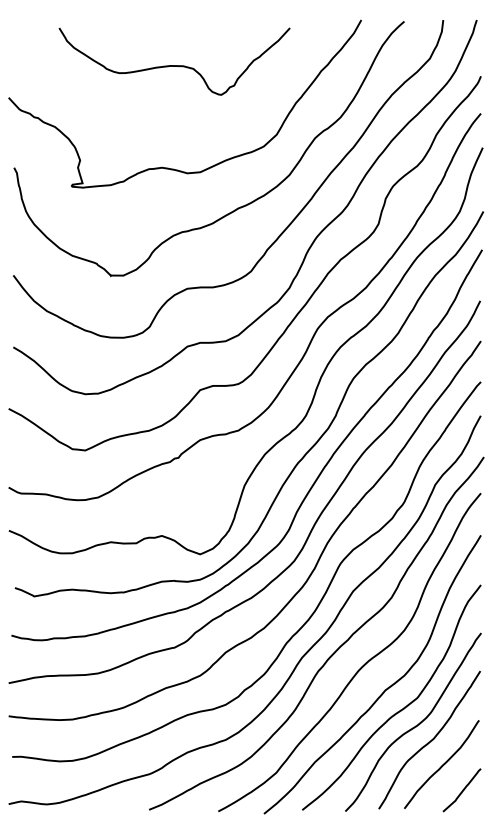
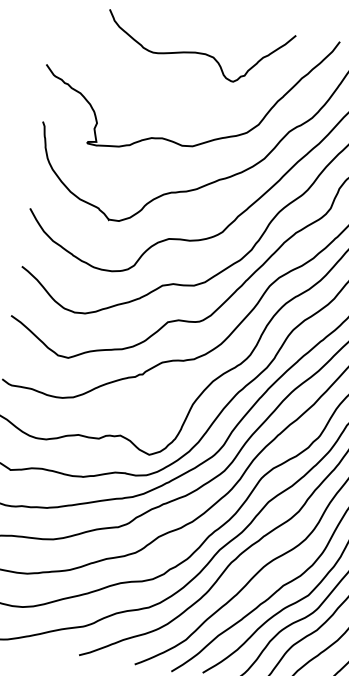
curve: (174, 65) -> (198, 52), moved

